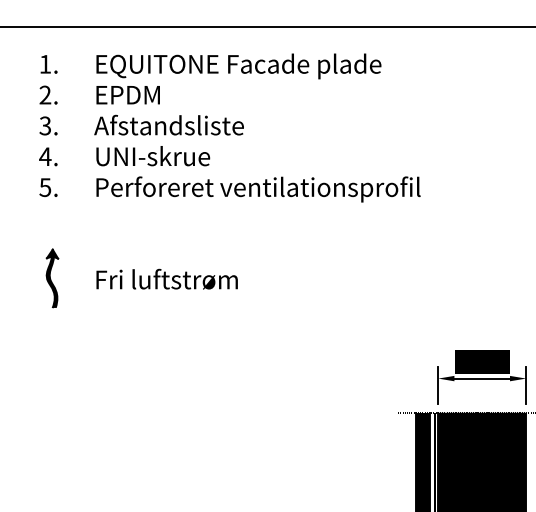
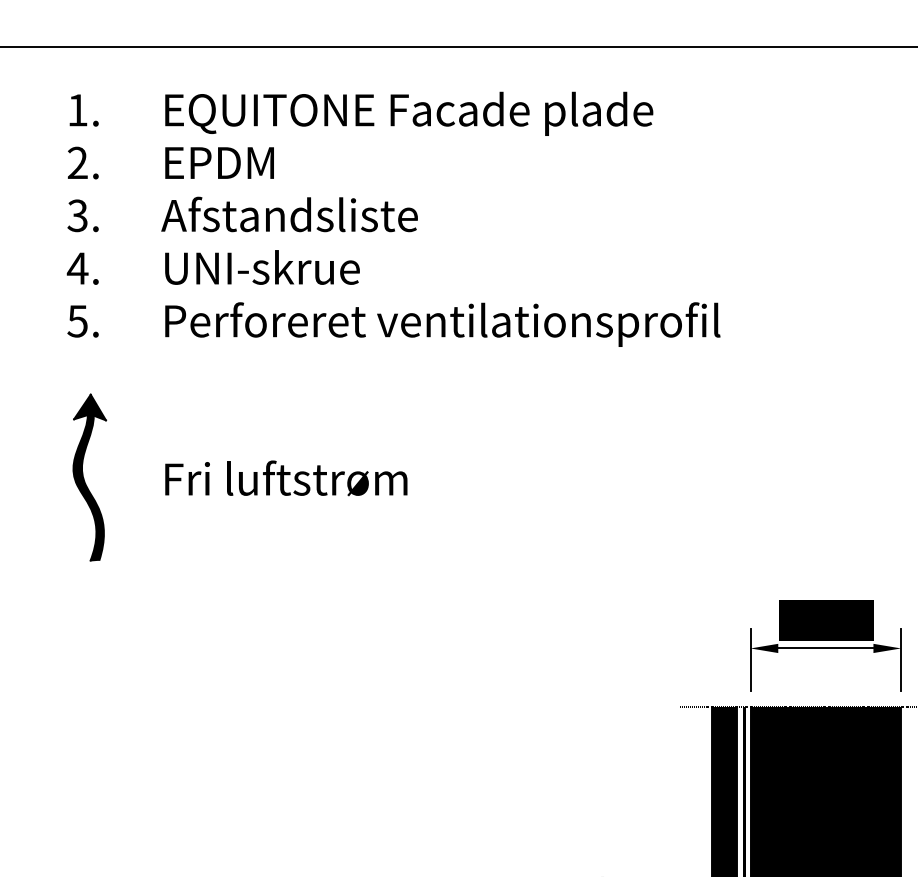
part: (52, 278) -> (89, 477), size x1.67

